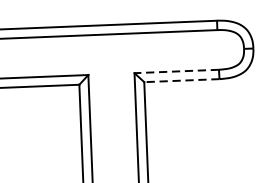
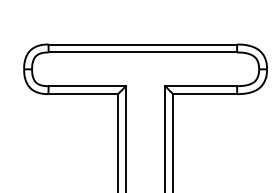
line: (177, 71) -> (201, 86), dashed -> solid
line: (181, 81) -> (204, 94), dashed -> solid

